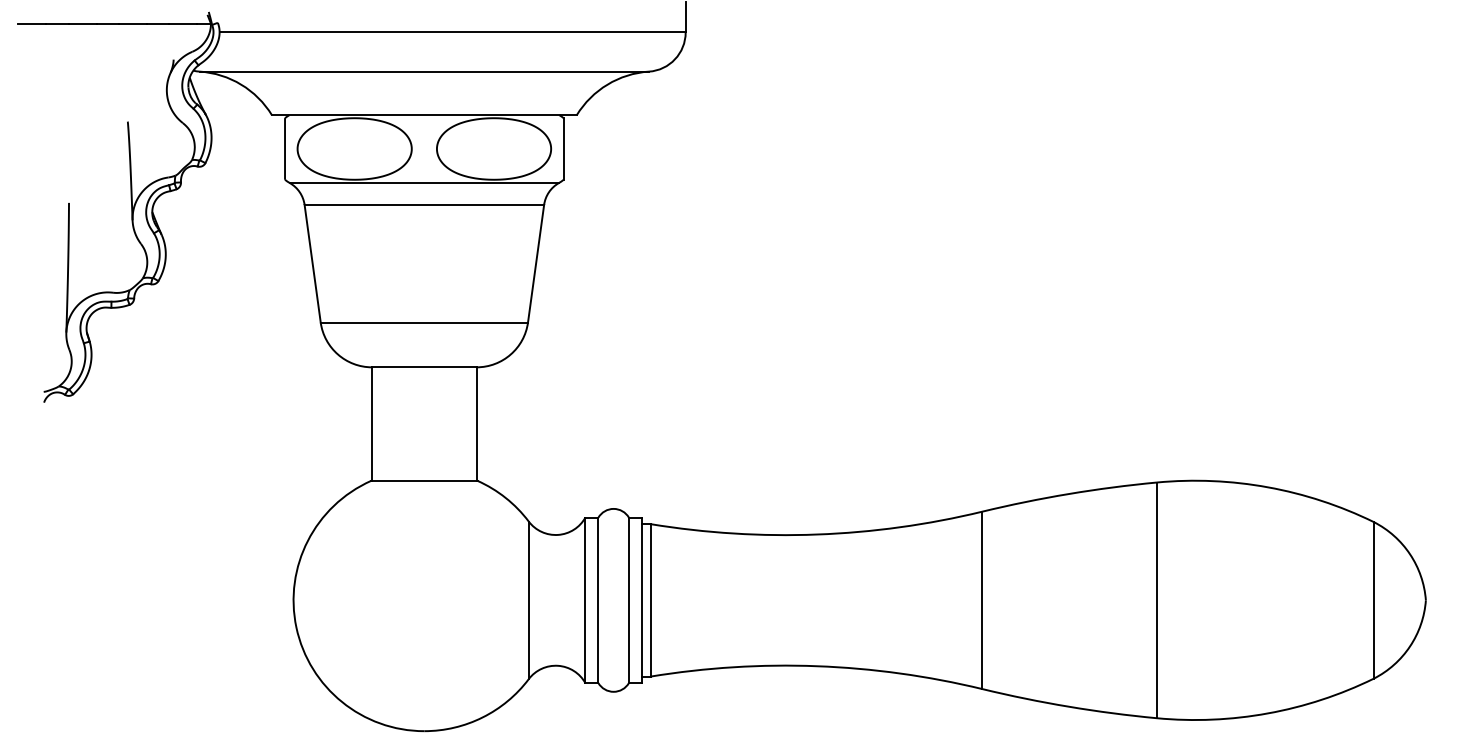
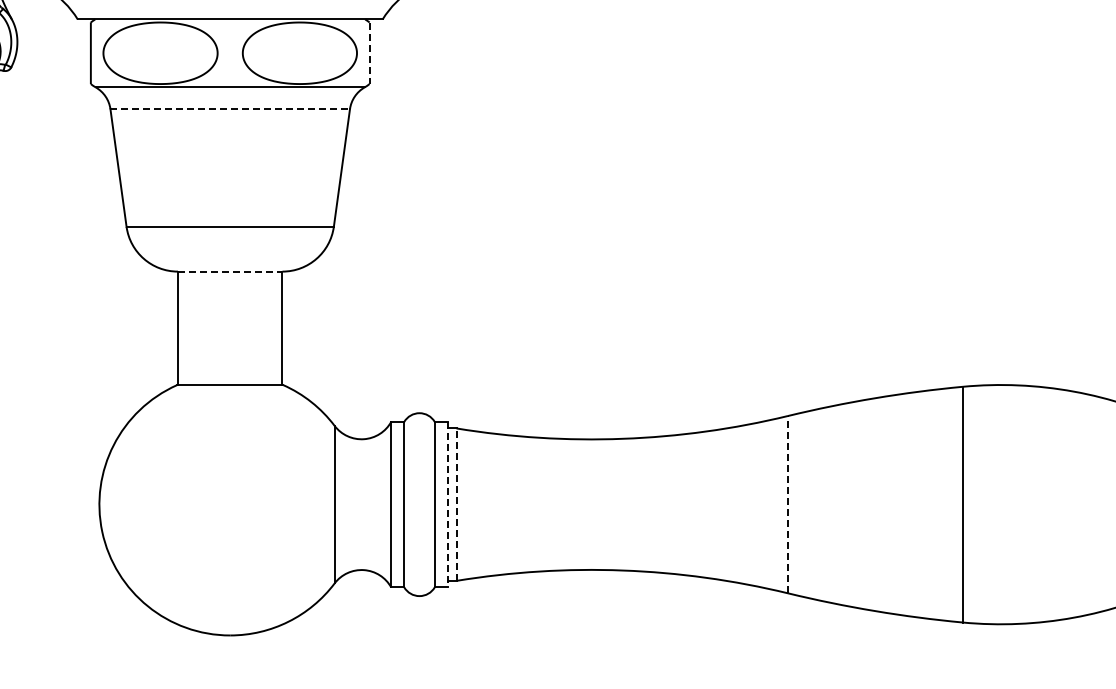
line: (563, 149) -> (369, 53), solid -> dashed
line: (424, 204) -> (230, 108), solid -> dashed
line: (424, 367) -> (230, 271), solid -> dashed
line: (650, 599) -> (456, 503), solid -> dashed
line: (641, 600) -> (447, 504), solid -> dashed
line: (982, 600) -> (788, 504), solid -> dashed

